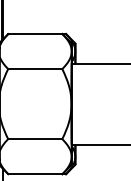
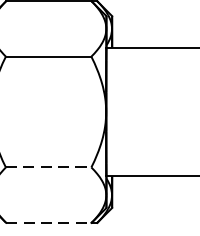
line: (35, 139) -> (49, 168), solid -> dashed
line: (35, 174) -> (49, 223), solid -> dashed

